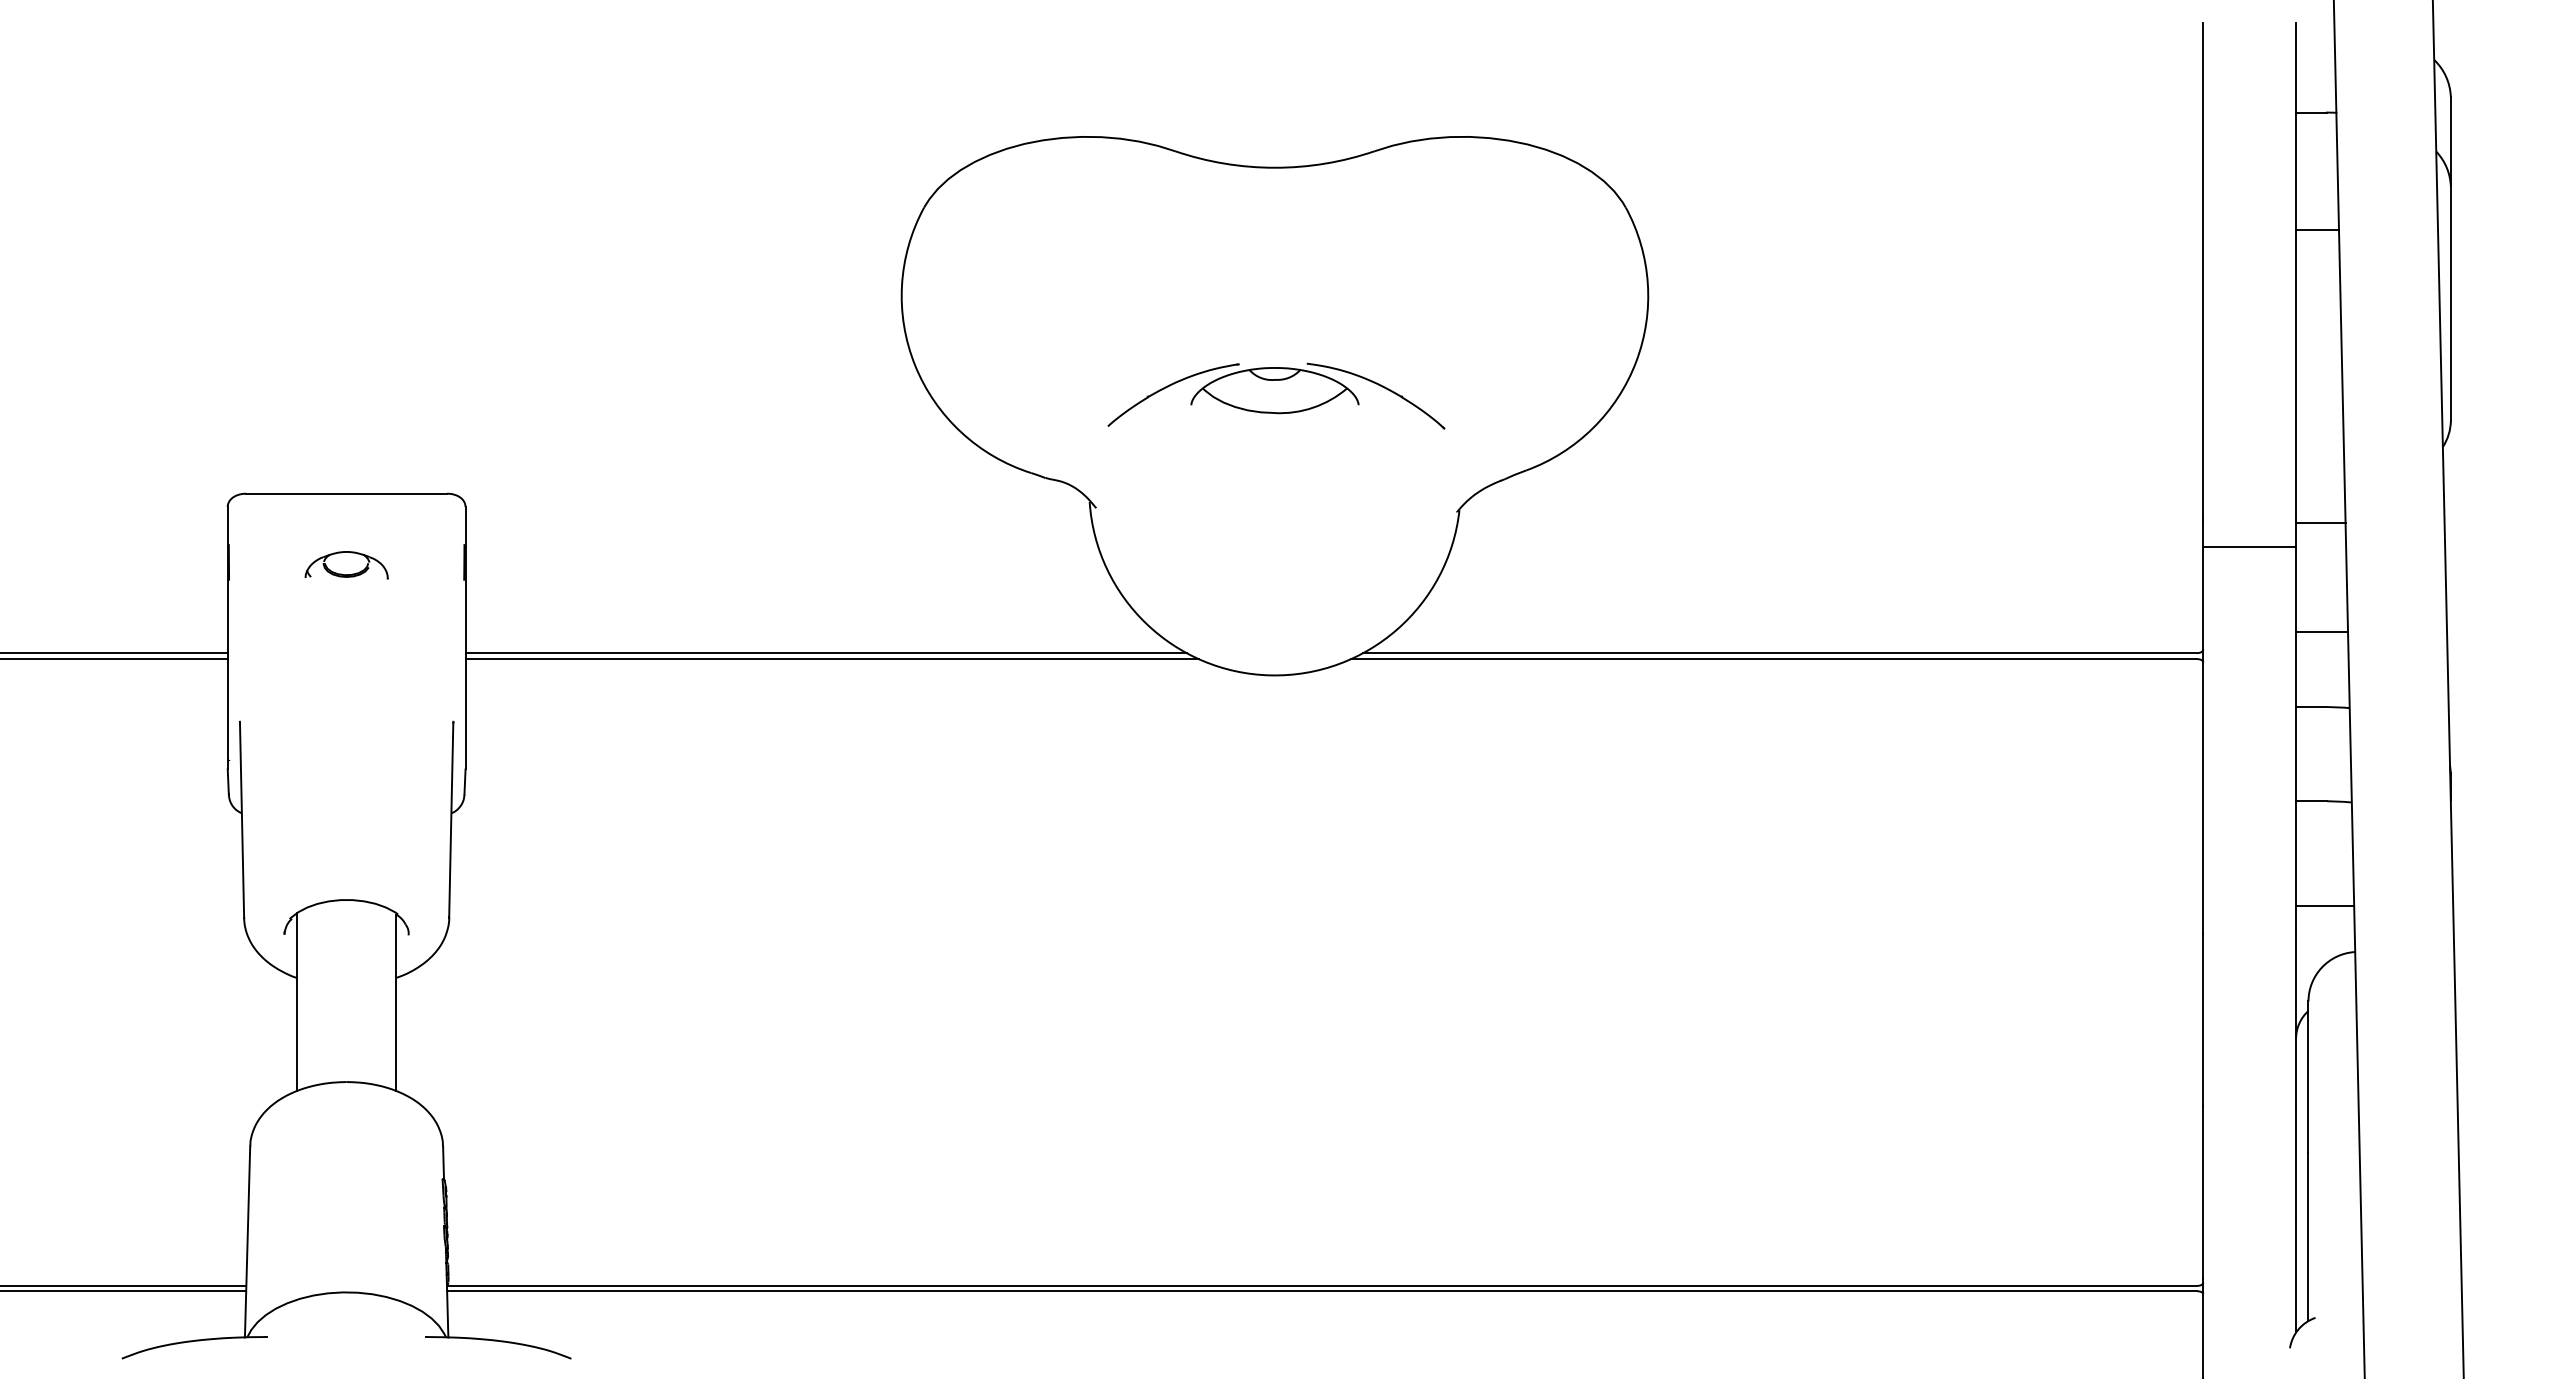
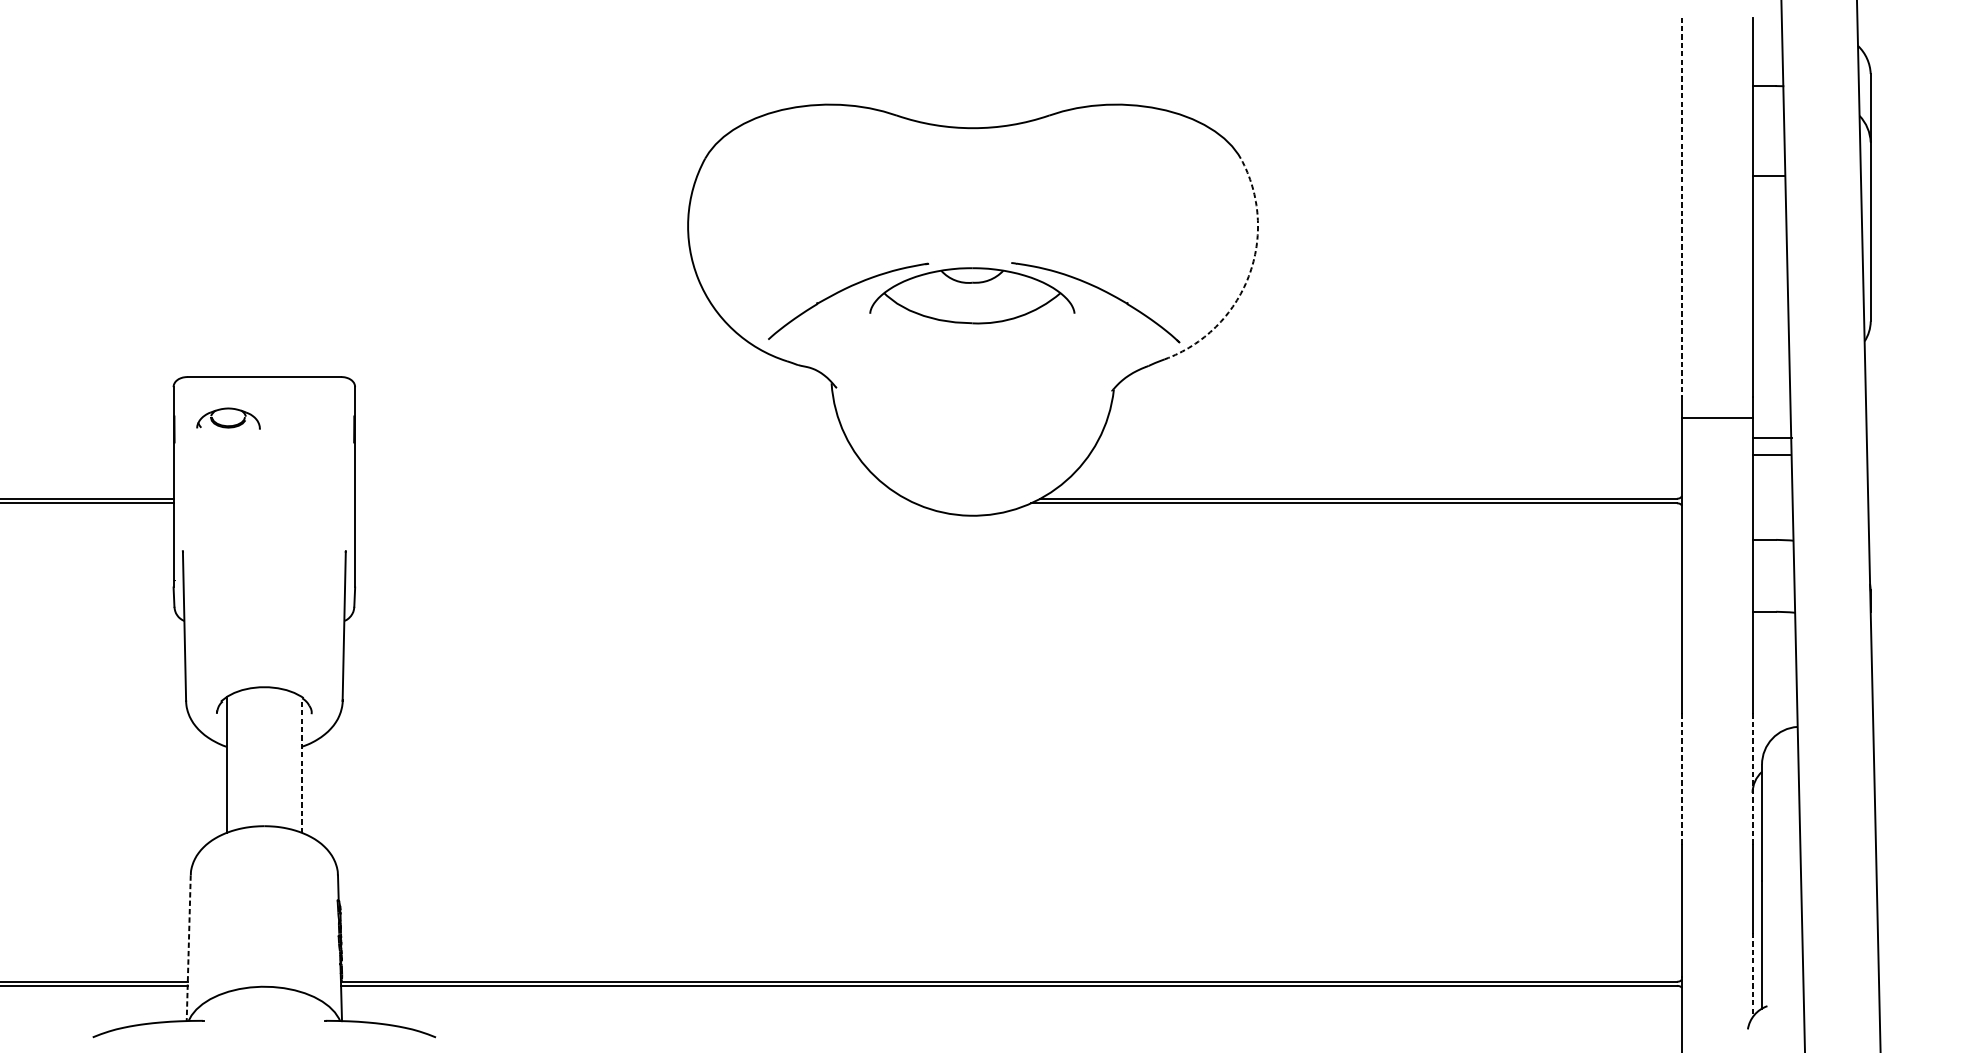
line: (2203, 271) -> (1681, 207), solid -> dashed
arc: (1636, 361) -> (1249, 276), solid -> dashed
part: (1276, 395) -> (974, 302), size x1.6
line: (2320, 523) -> (1771, 455), moved
part: (342, 573) -> (225, 424), moved
line: (2322, 632) -> (1772, 437), moved
line: (825, 653) -> (629, 499), removed
line: (831, 659) -> (634, 503), removed
line: (2325, 906) -> (1775, 692), removed
line: (396, 1003) -> (302, 766), solid -> dashed
line: (2203, 1020) -> (1681, 779), solid -> dashed
line: (2296, 1020) -> (1752, 779), solid -> dashed
line: (247, 1242) -> (188, 948), solid -> dashed
line: (2296, 1277) -> (1752, 975), solid -> dashed

